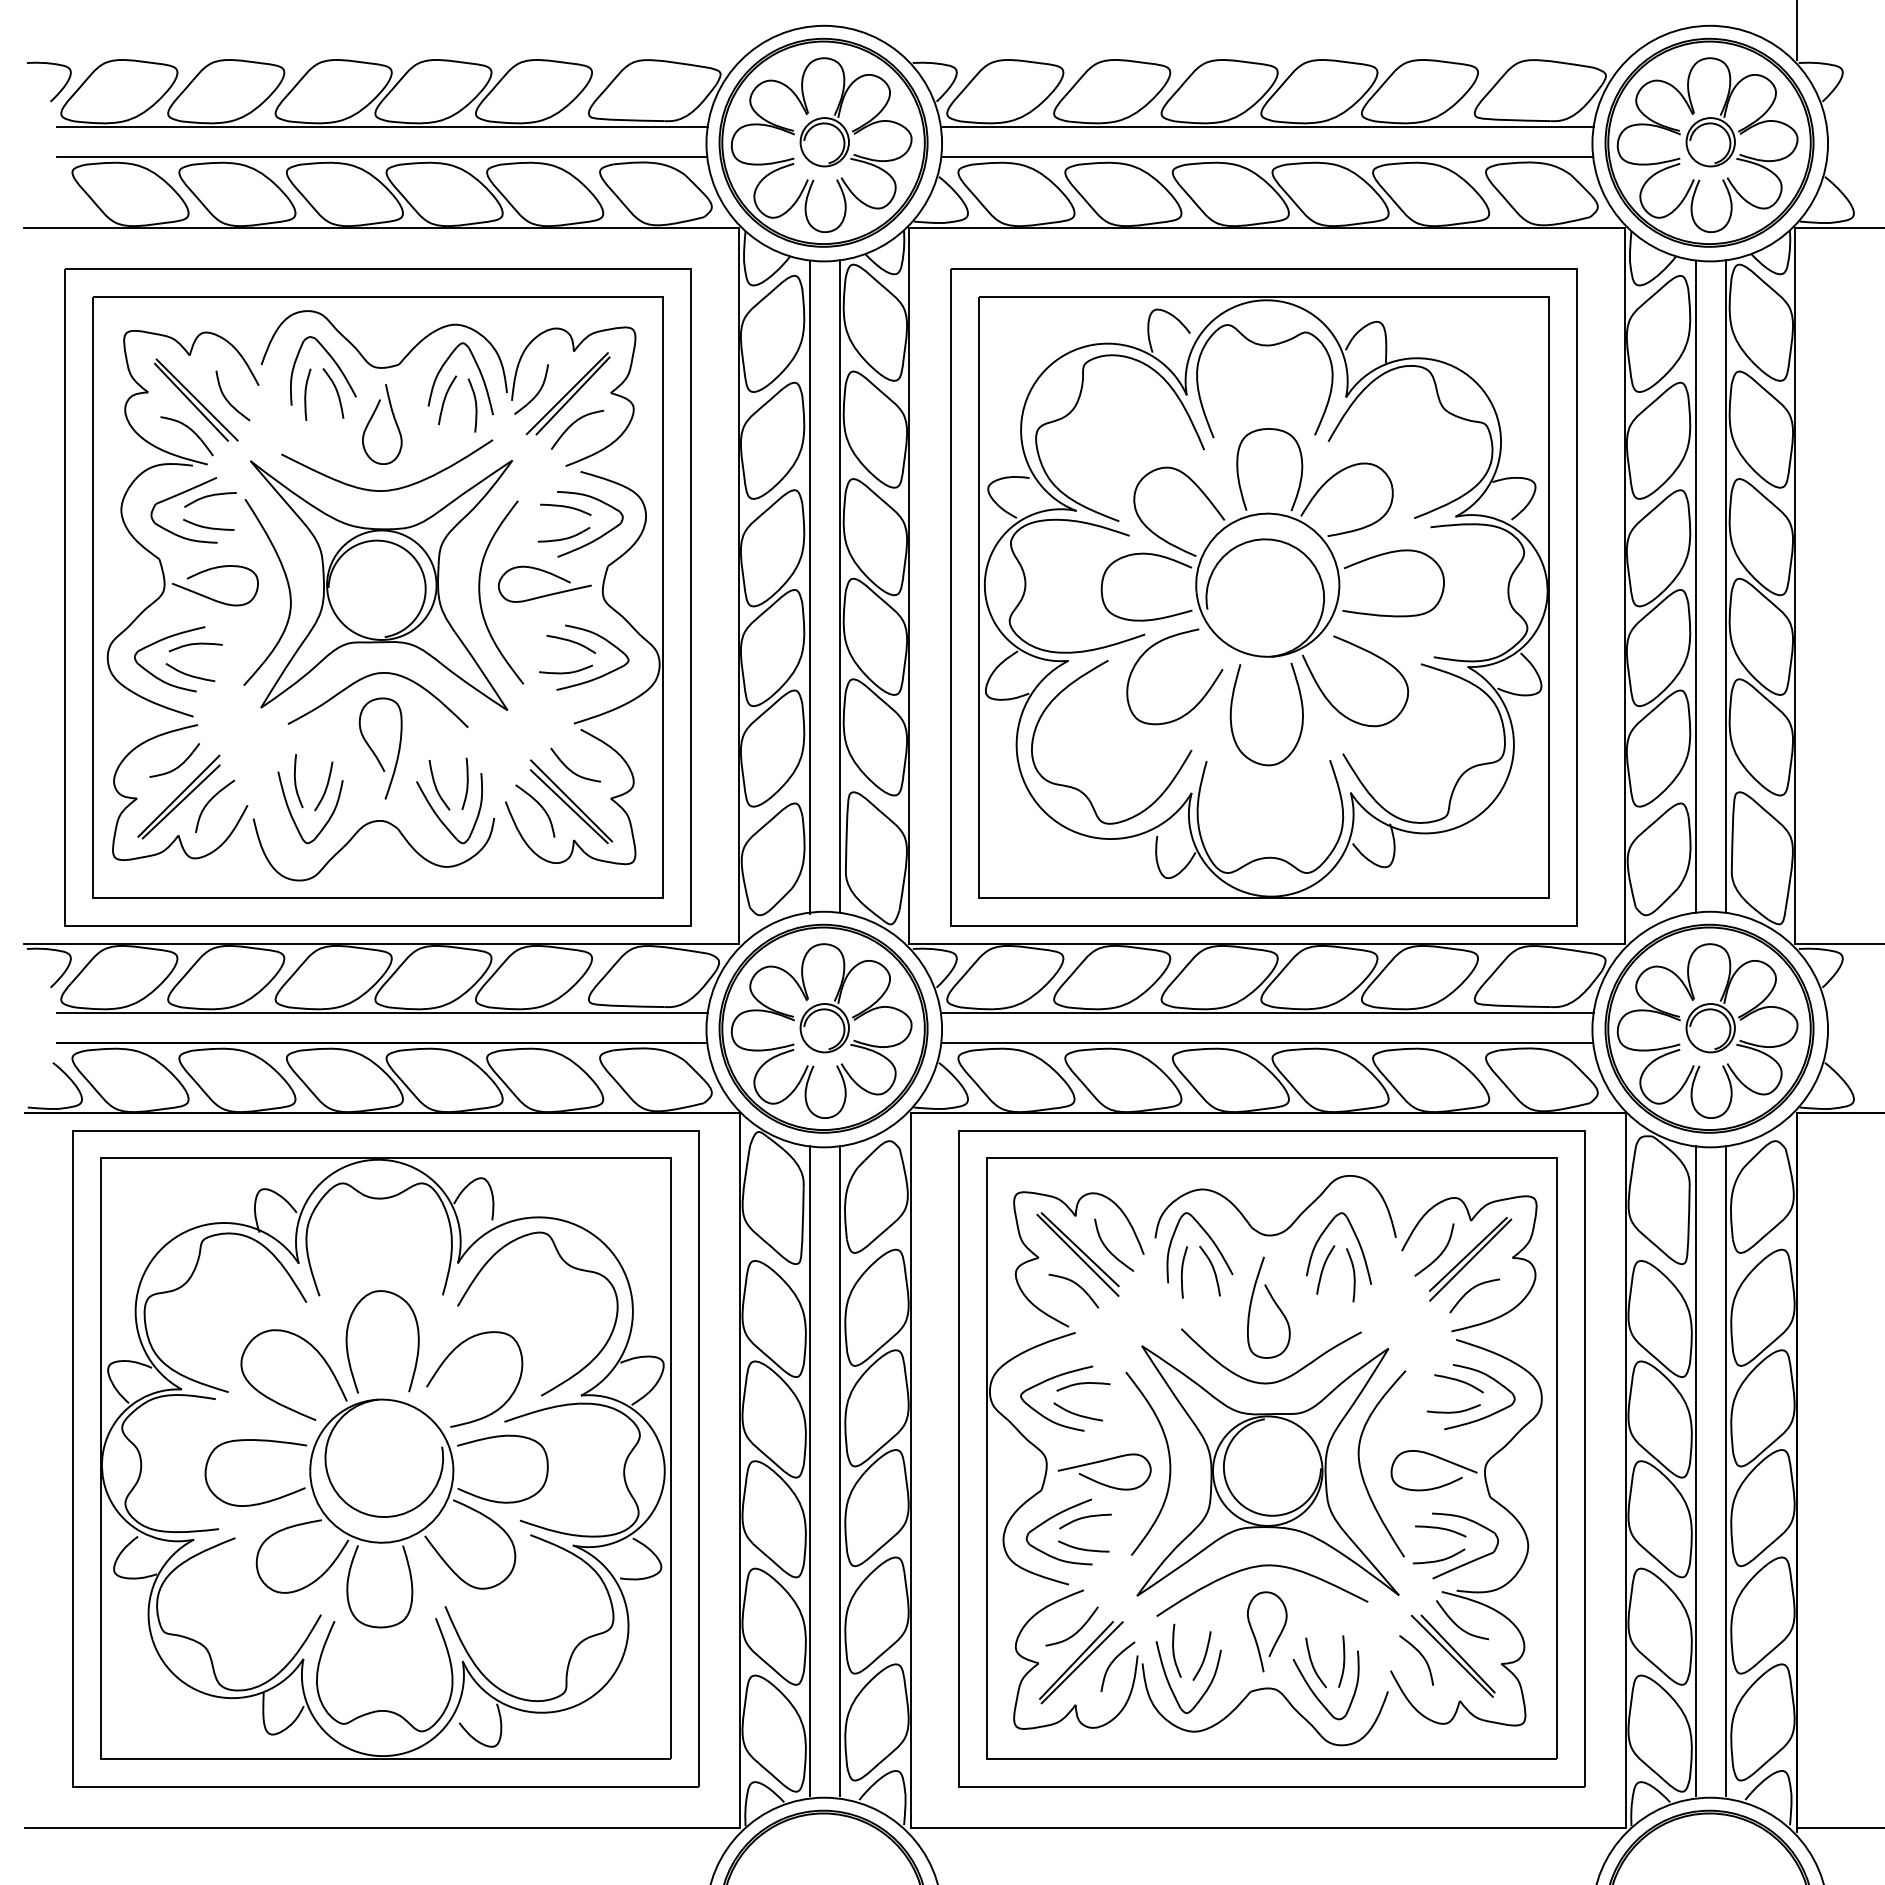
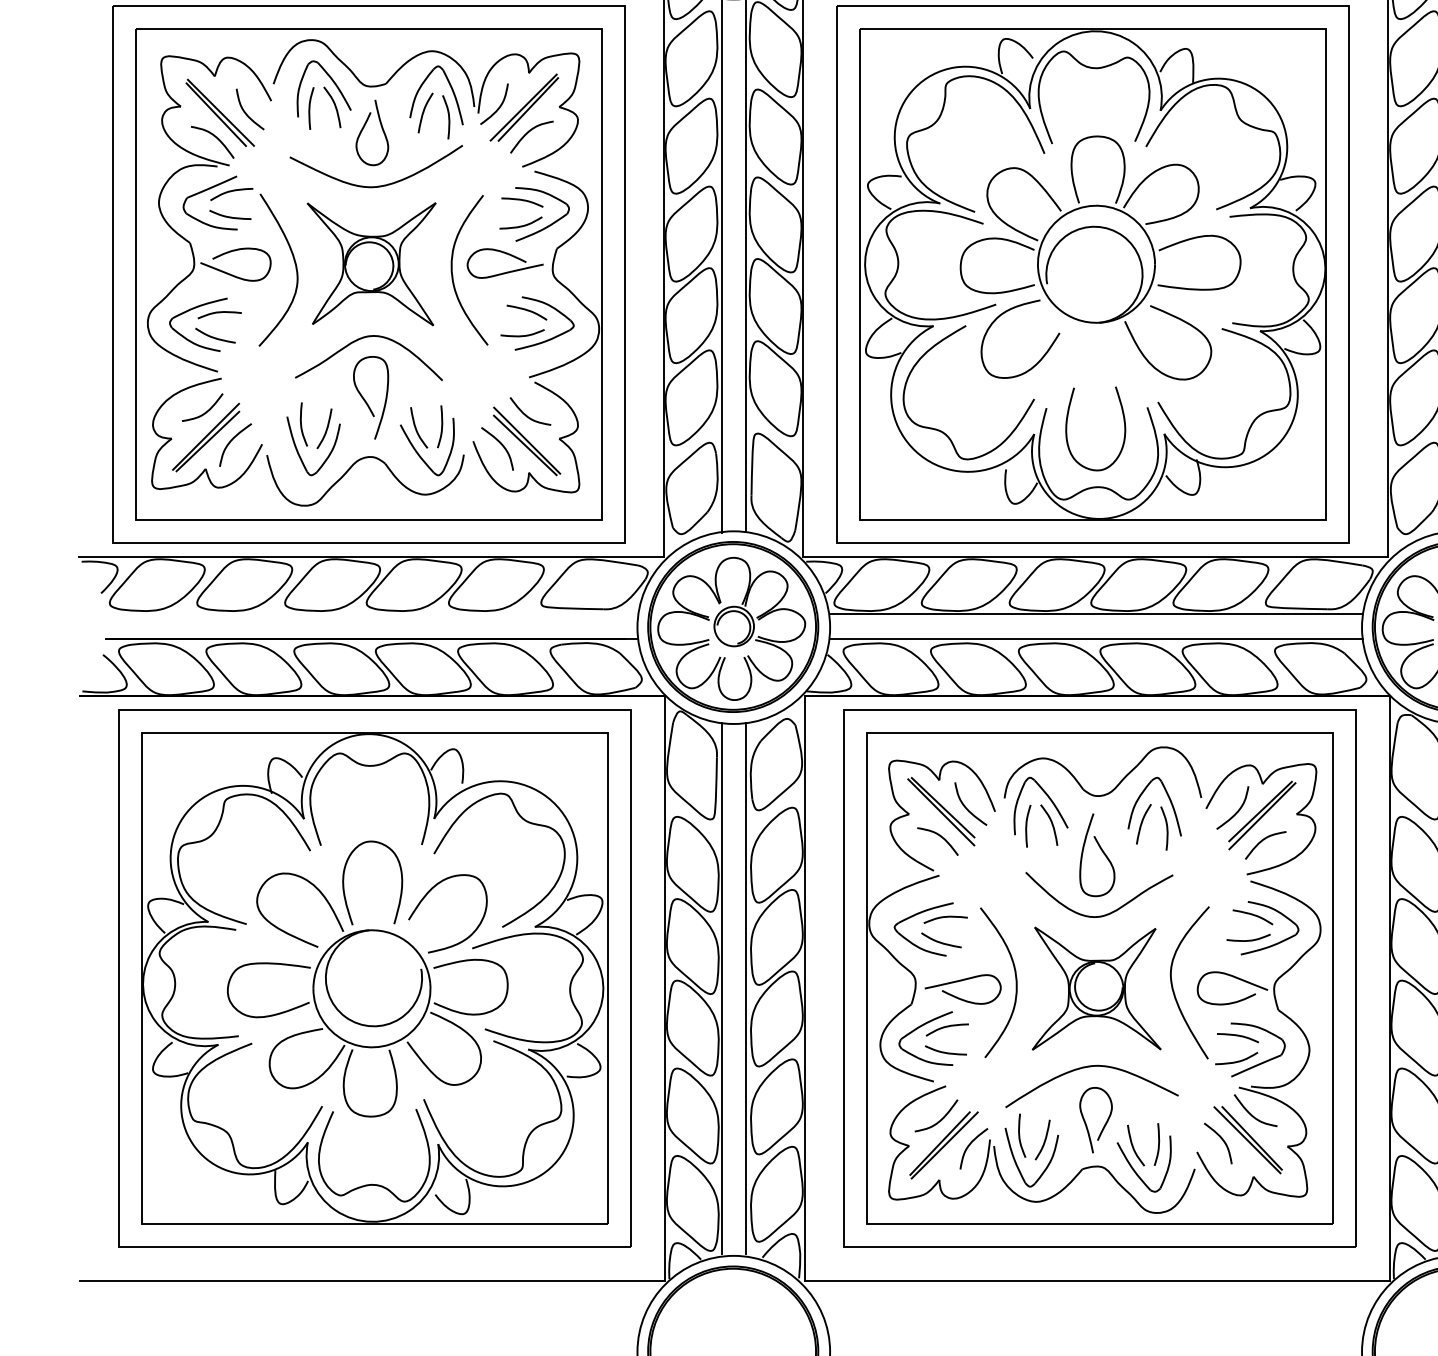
part: (381, 584) -> (371, 263), size x0.6
curve: (1232, 707) -> (1067, 423), moved
line: (381, 1013) -> (371, 614), removed
part: (1267, 1470) -> (1096, 988), size x0.6

